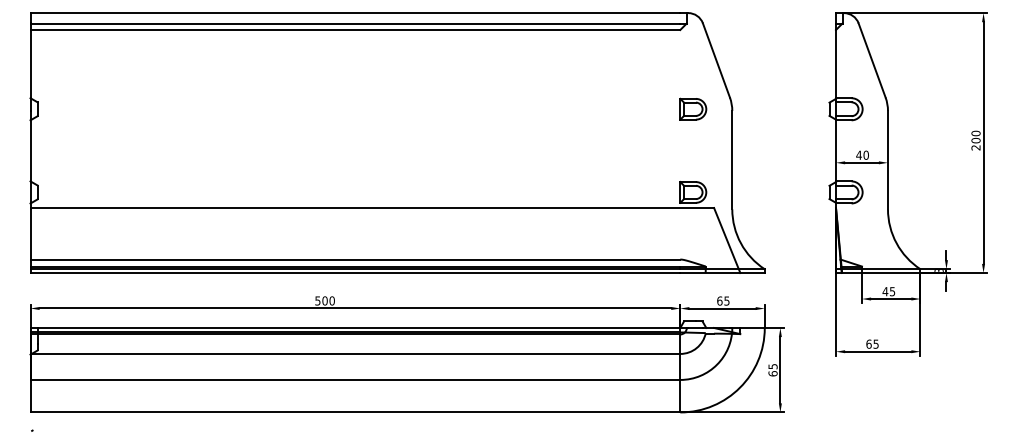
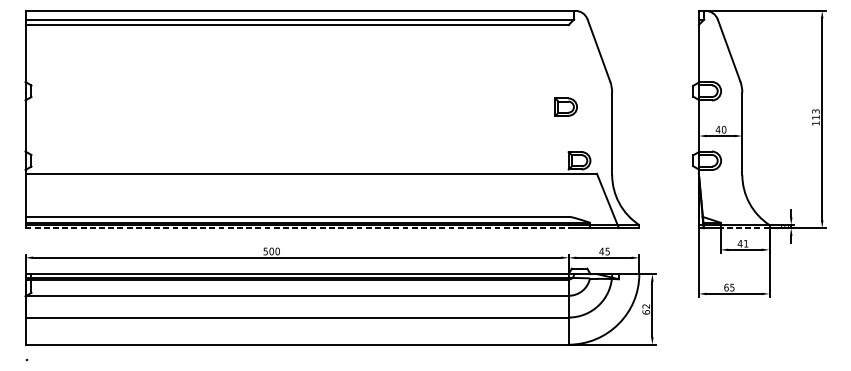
part: (693, 108) -> (566, 106), moved
text: (975, 140) -> (815, 117), 200 -> 113
line: (355, 273) -> (297, 228), solid -> dashed
line: (890, 273) -> (744, 228), solid -> dashed
text: (892, 291) -> (746, 243), 45 -> 41
text: (719, 300) -> (601, 251), 65 -> 45
text: (772, 366) -> (645, 306), 65 -> 62

